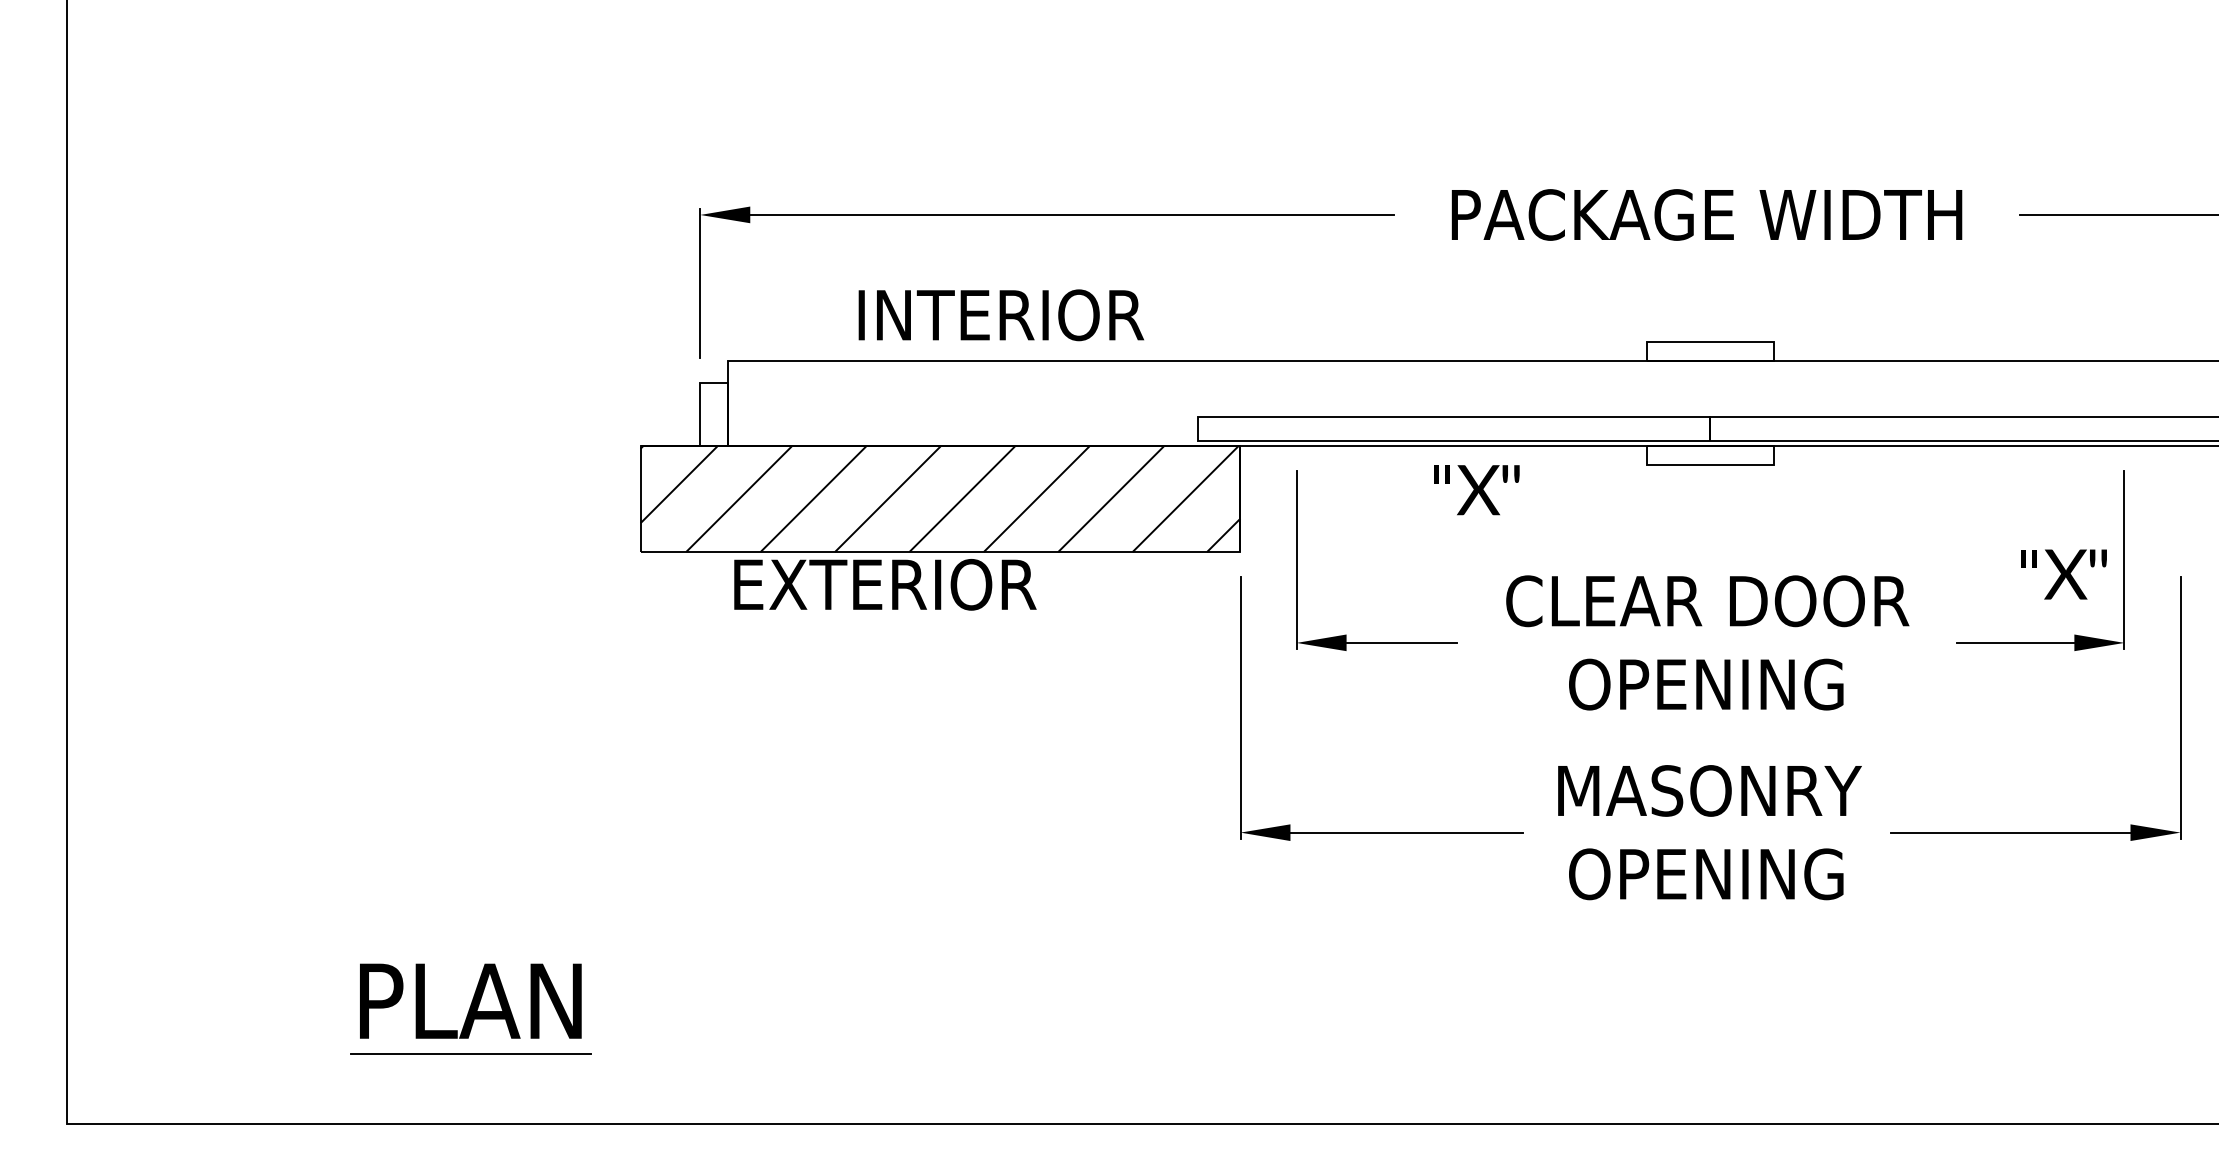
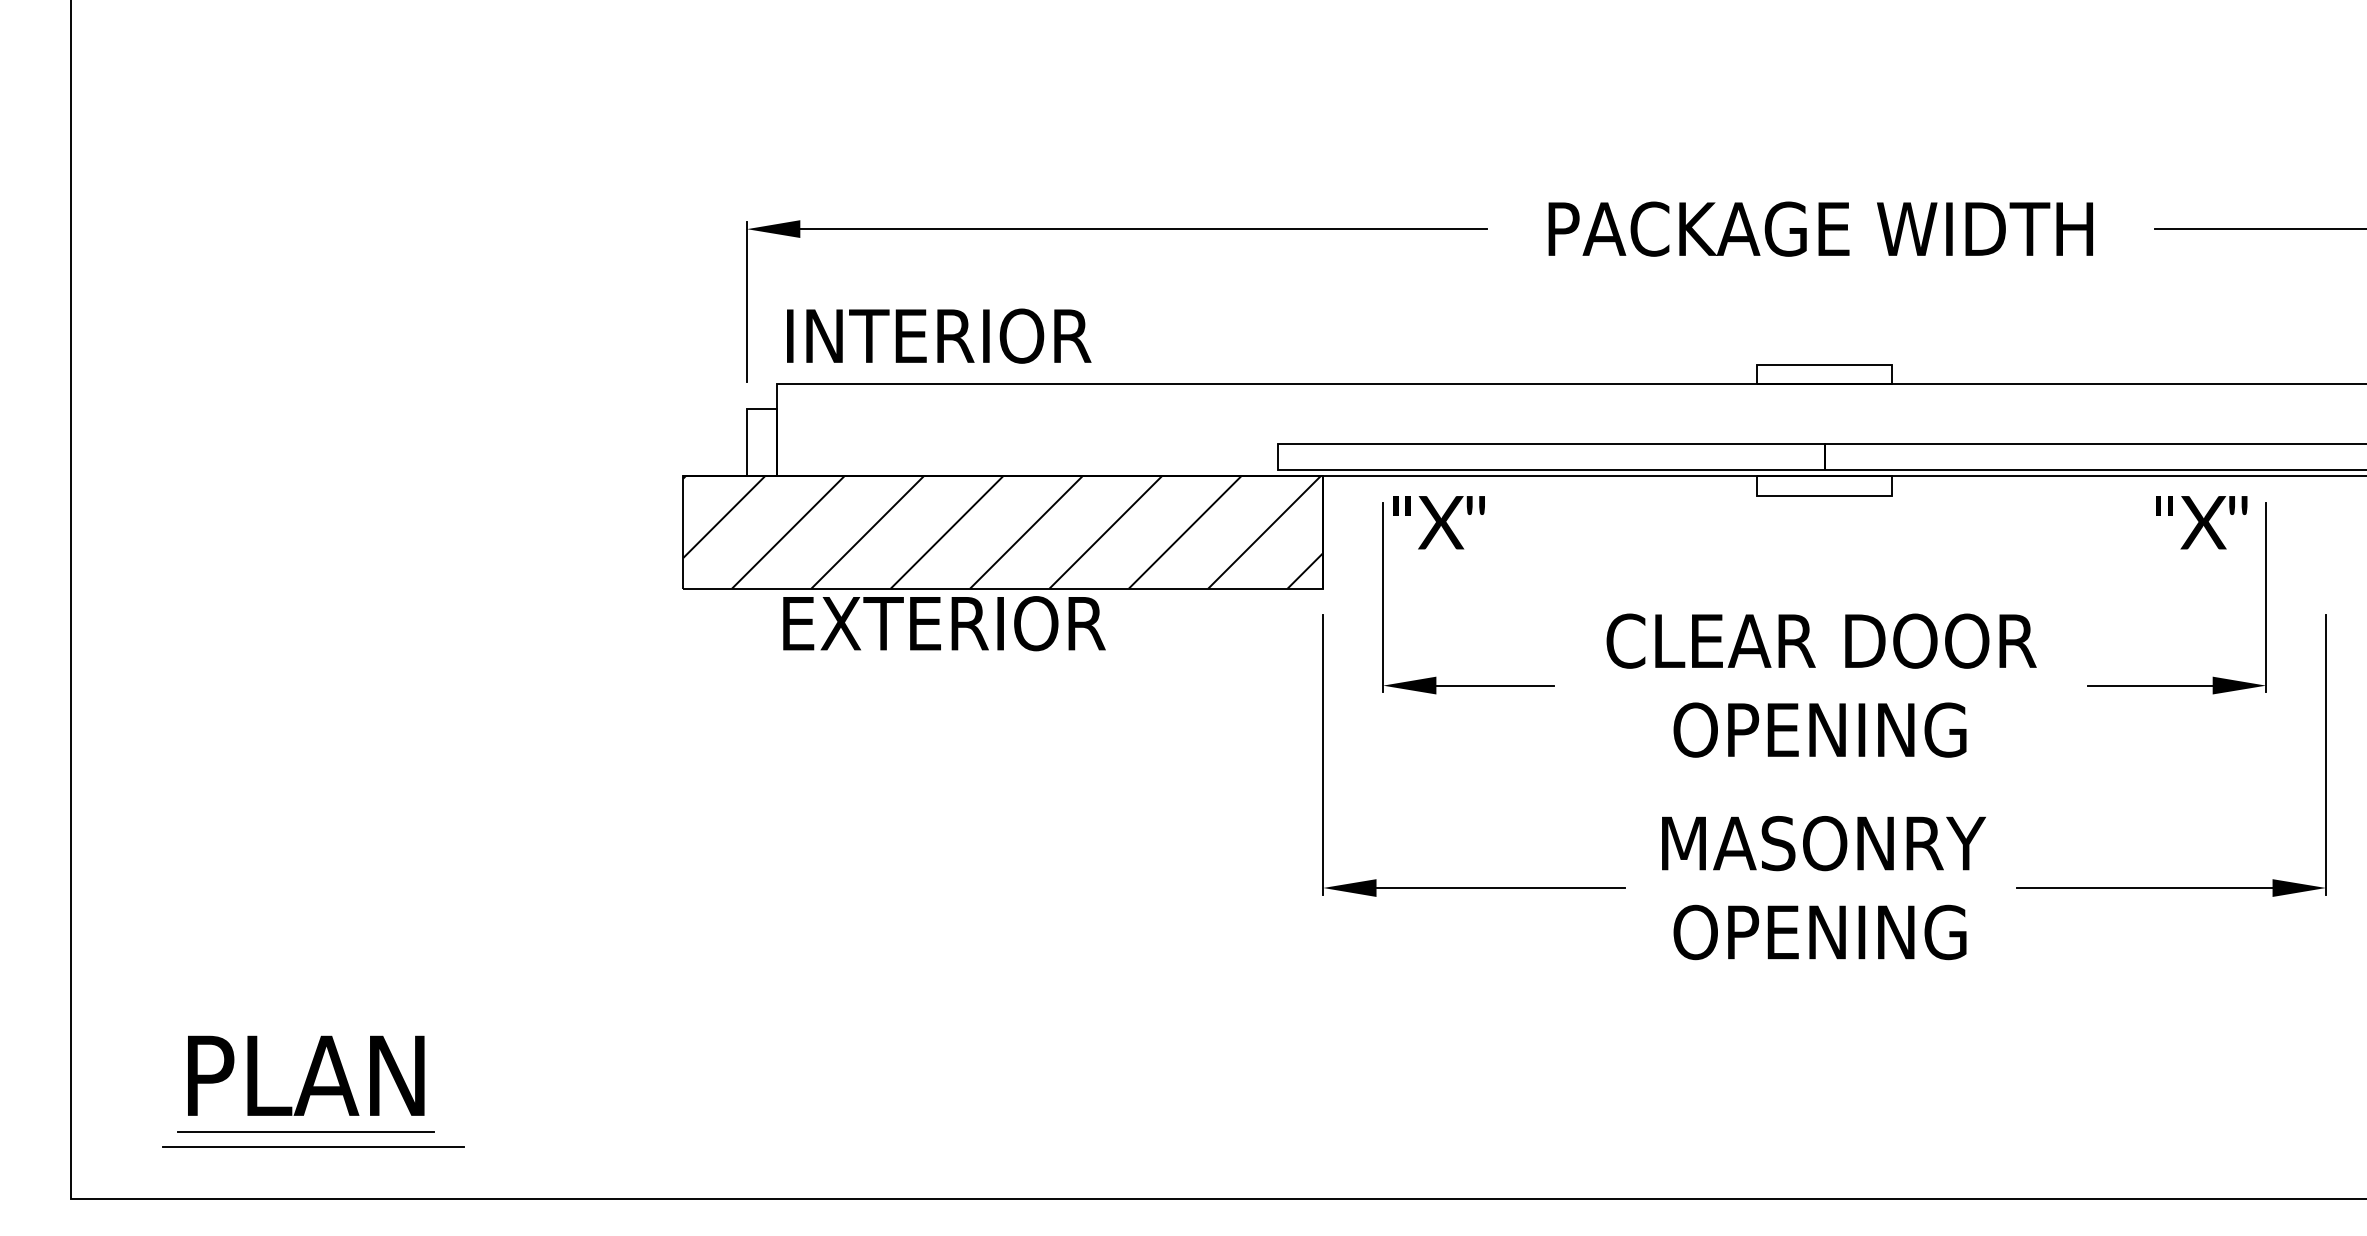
text: (1001, 314) -> (939, 335), moved
text: (1476, 489) -> (1438, 522), moved
text: (2063, 574) -> (2201, 522), moved
part: (470, 1008) -> (305, 1083), moved
line: (293, 1075) -> (313, 1147), added

